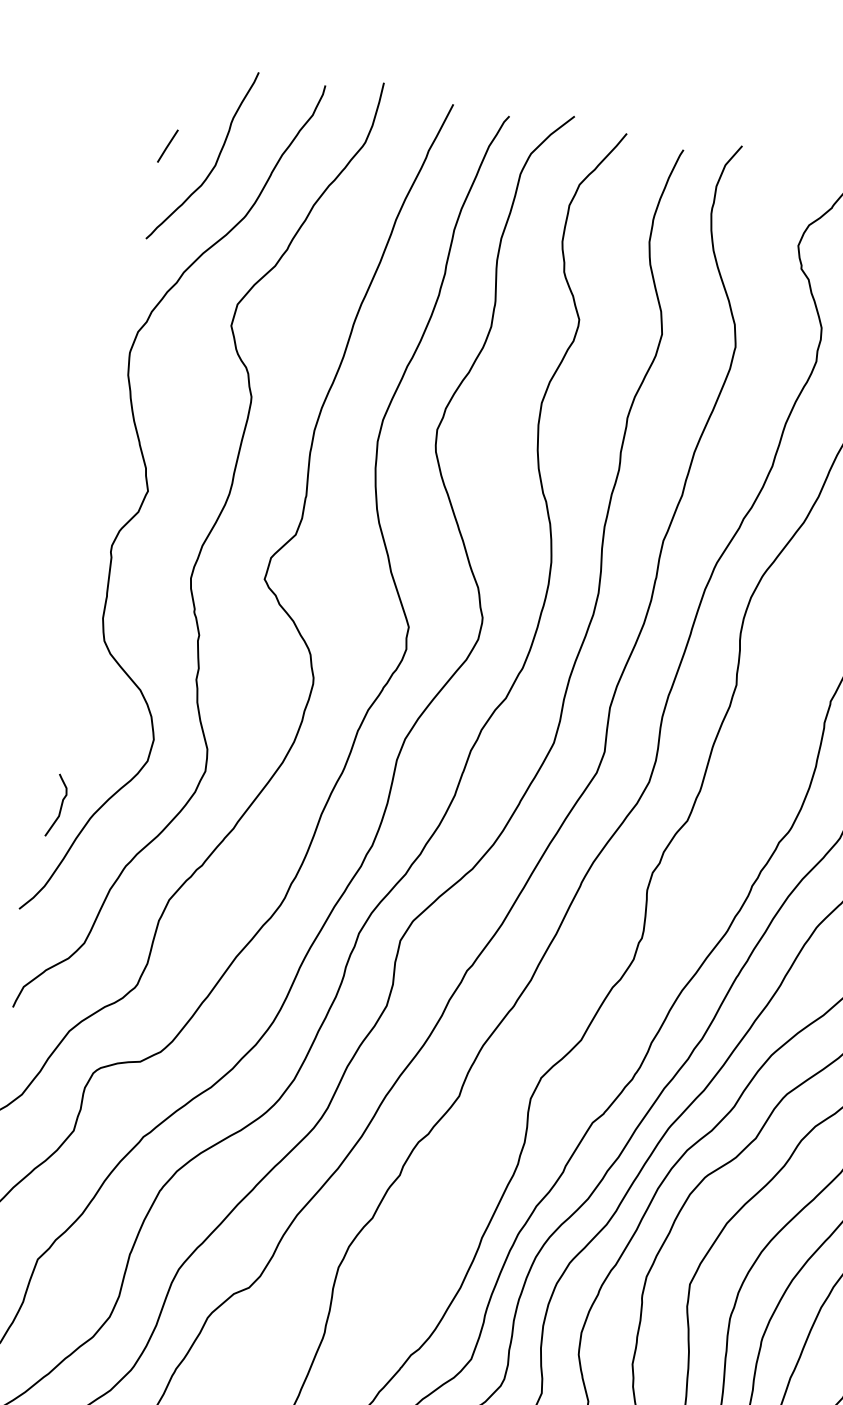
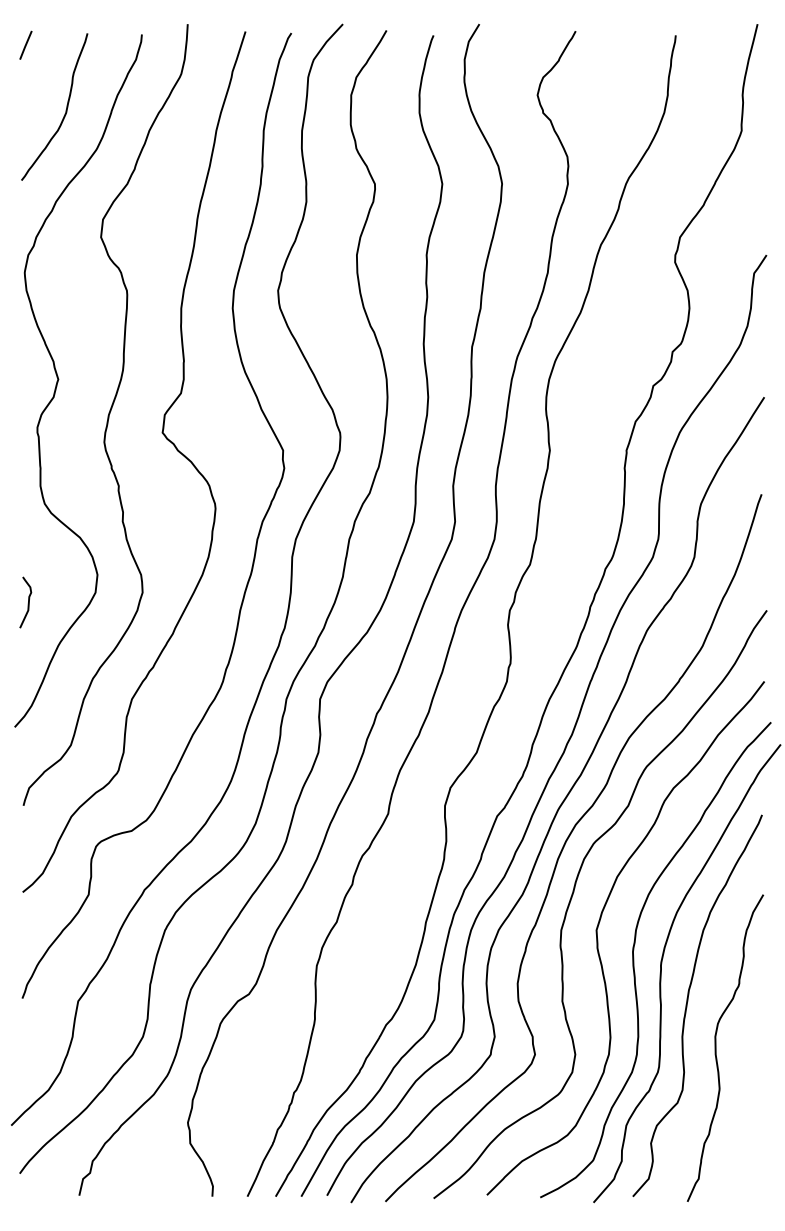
line: (167, 145) -> (25, 44), moved
curve: (59, 807) -> (27, 603), moved

